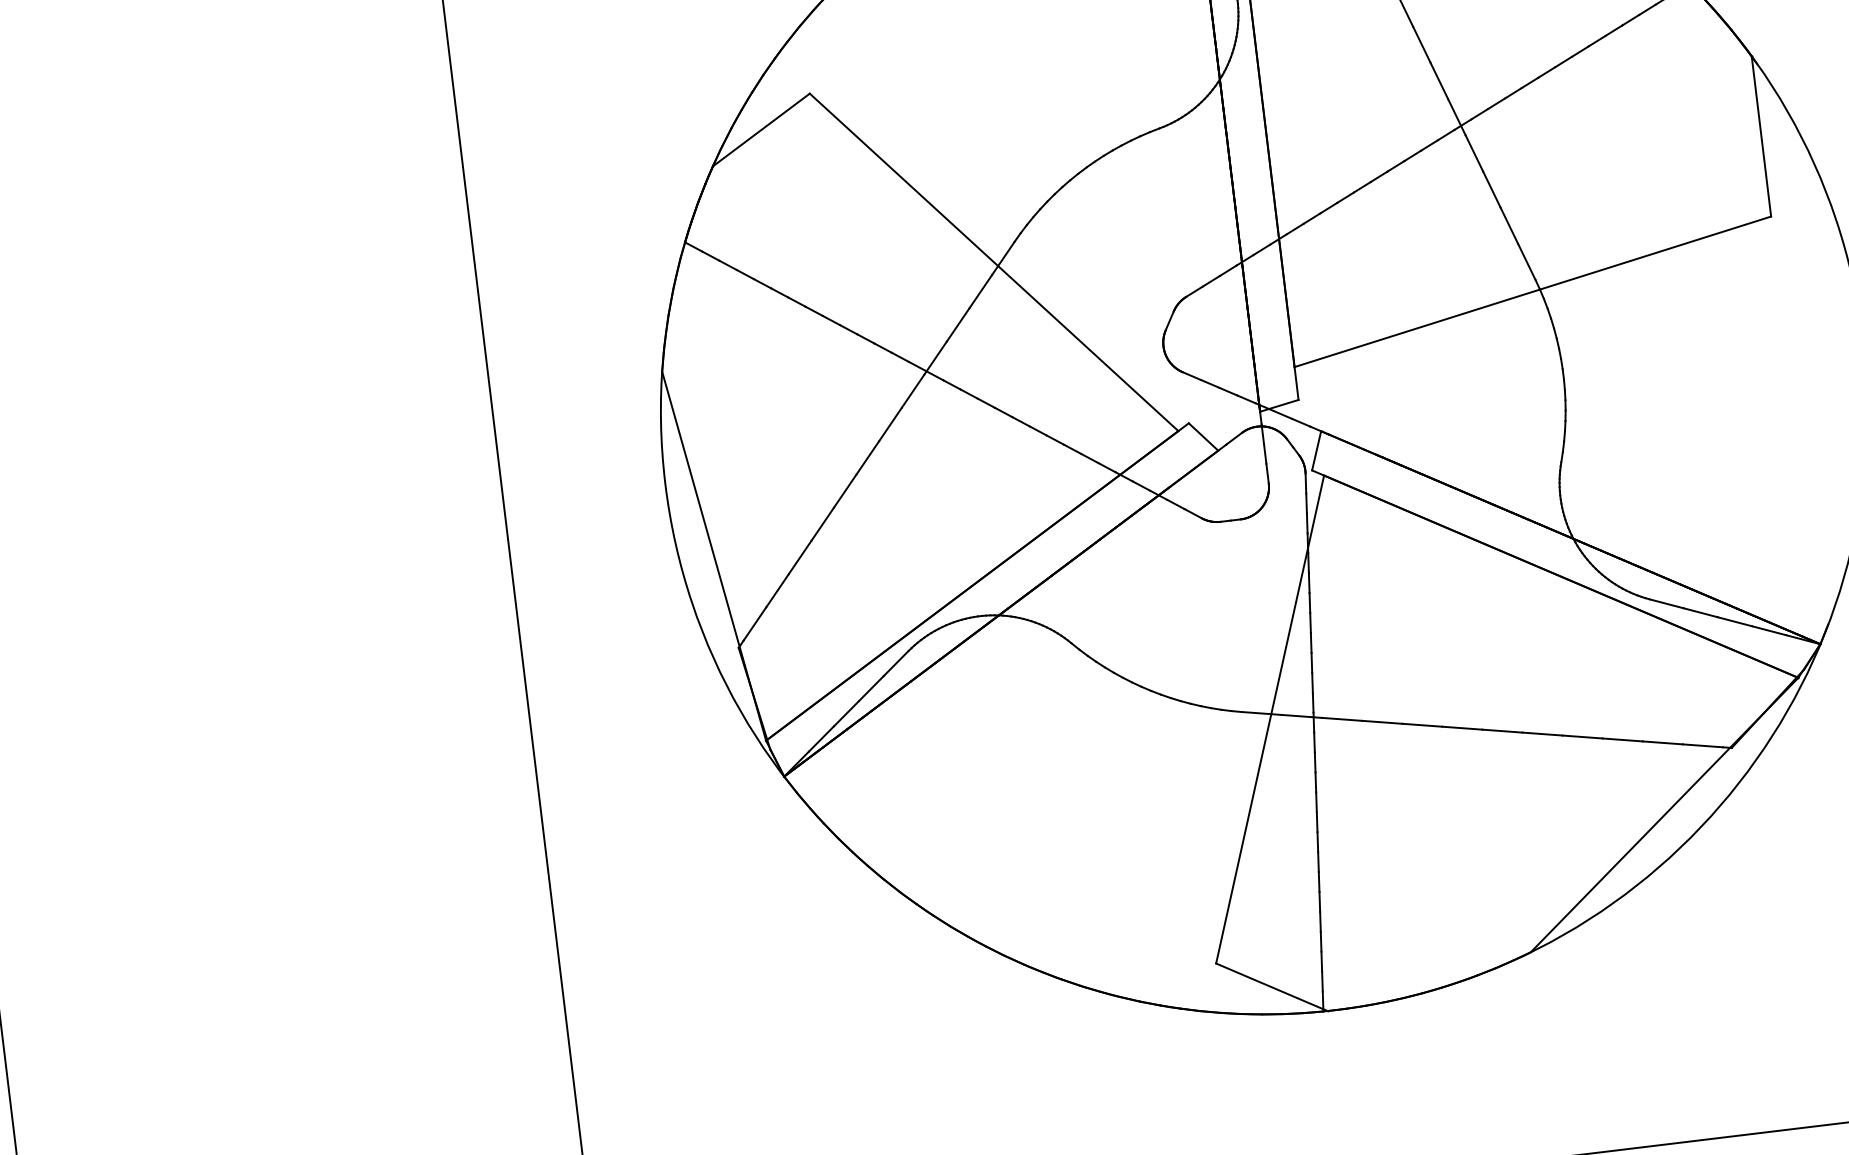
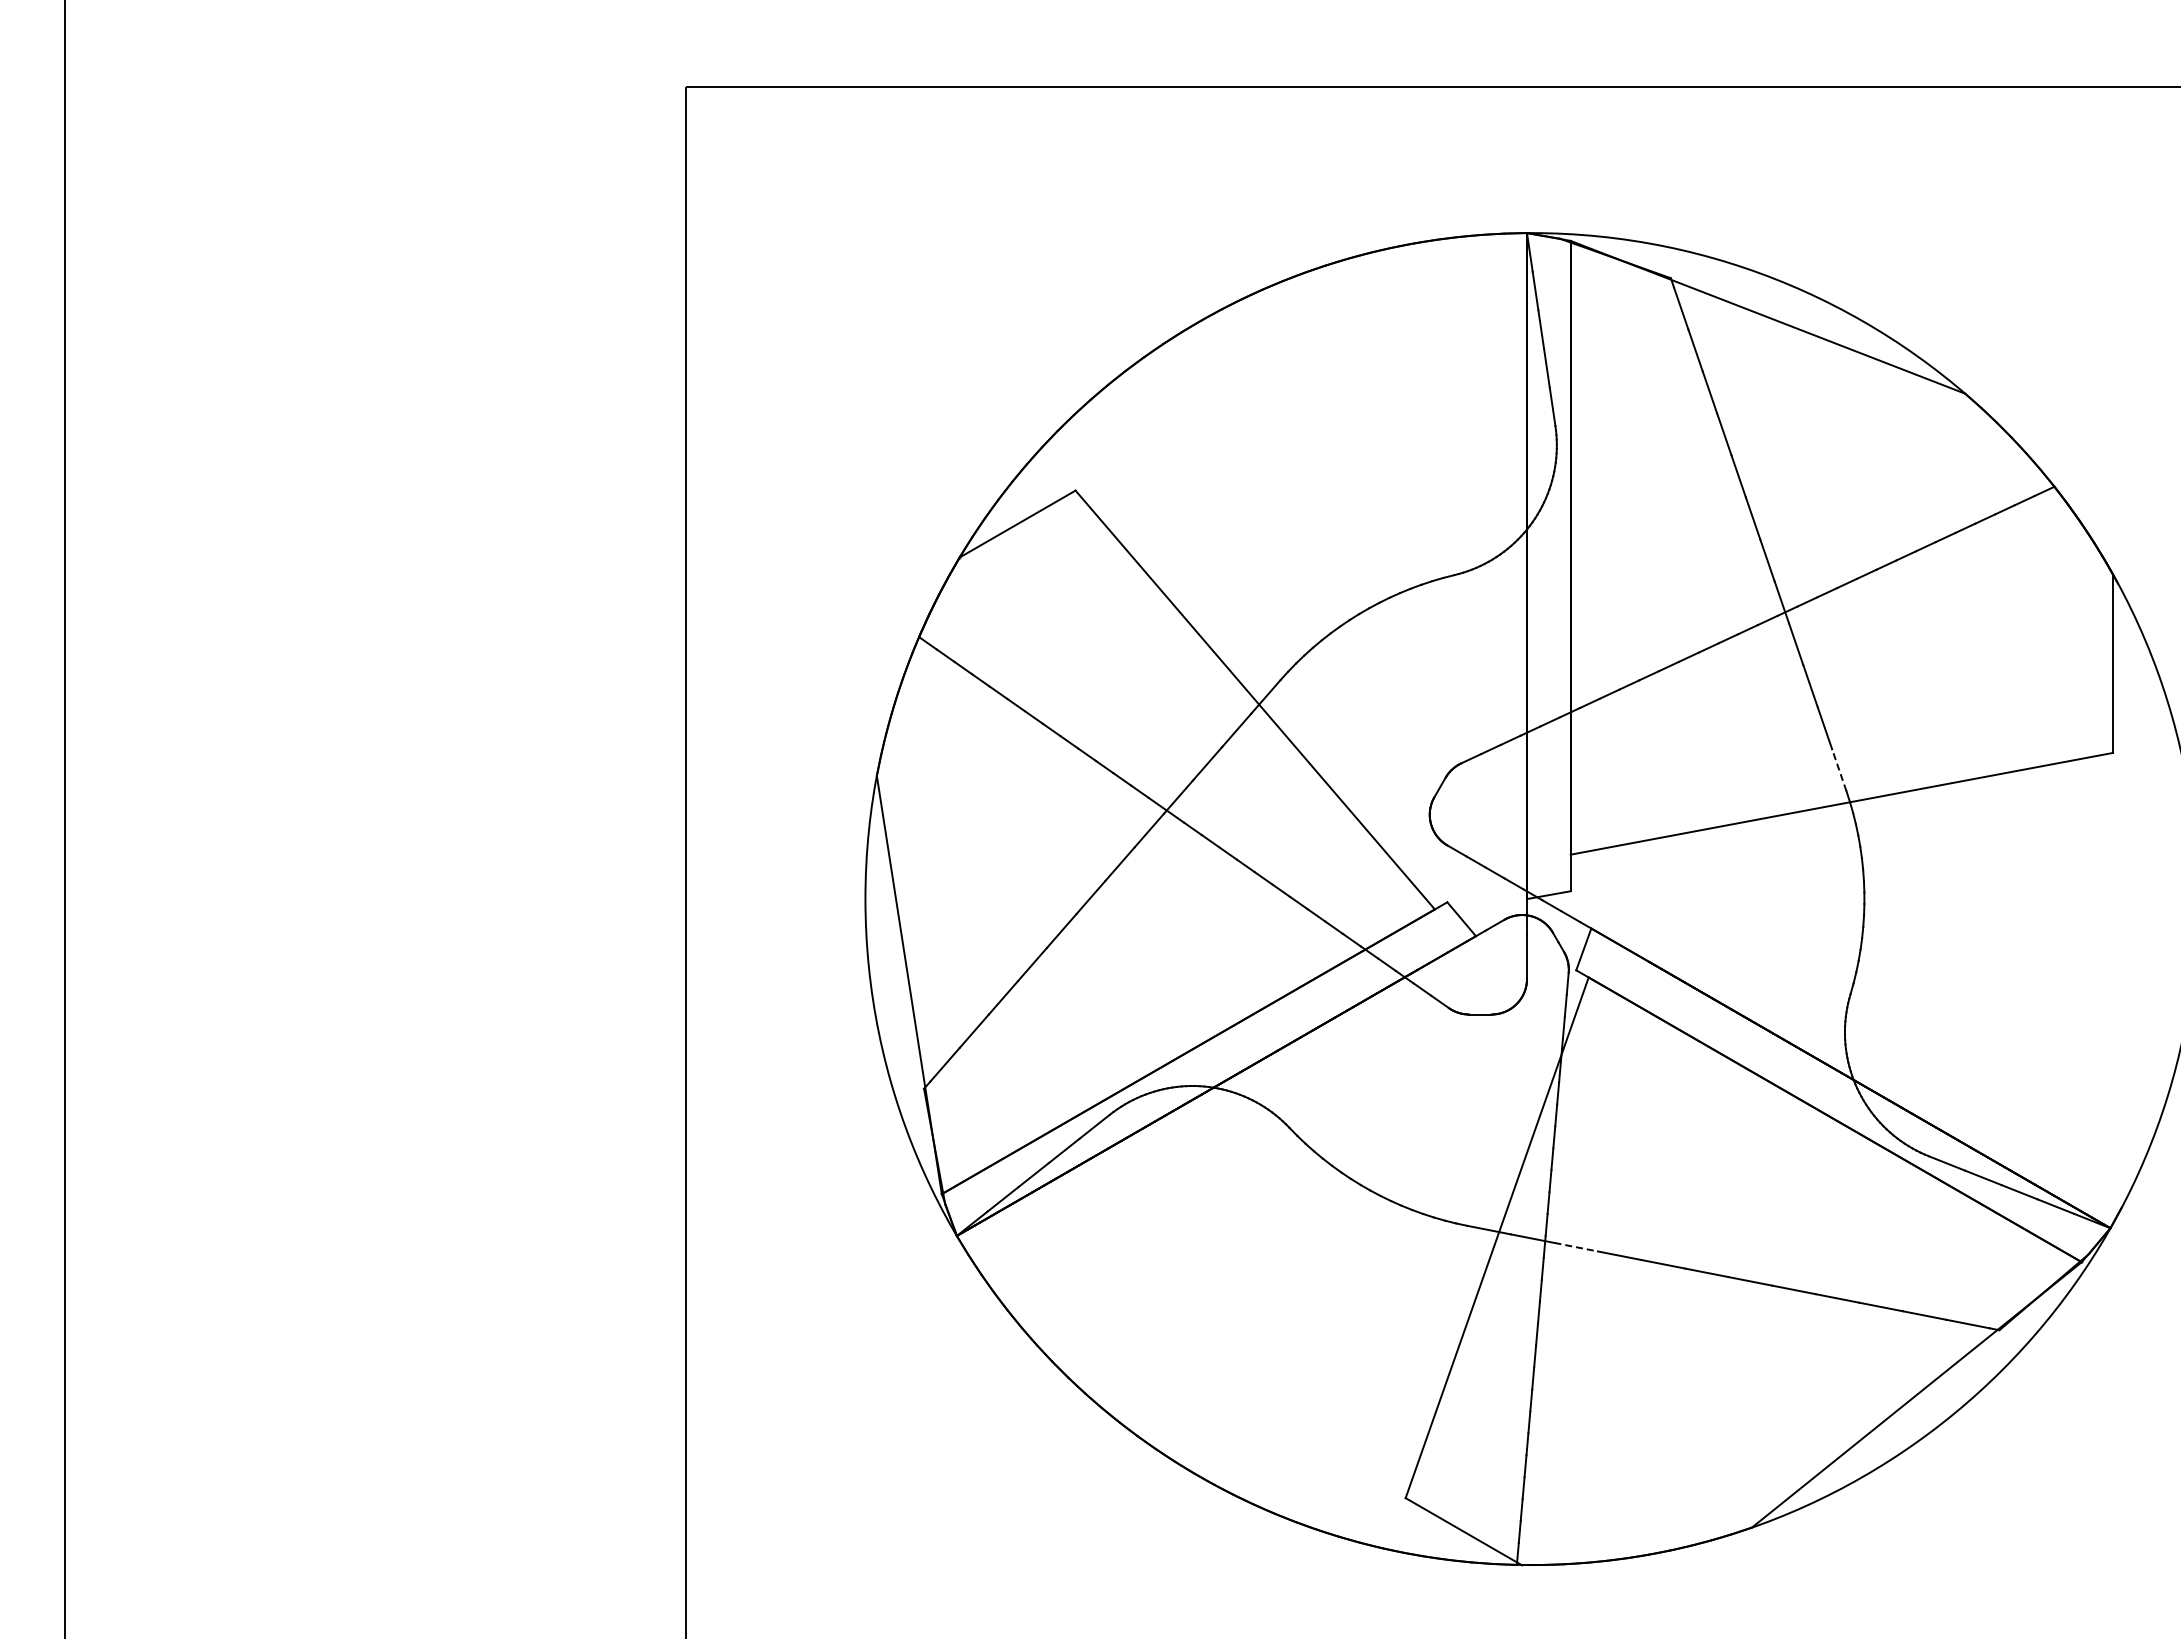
line: (1526, 261) -> (1839, 769), solid -> dashed
line: (1342, 719) -> (1576, 1247), solid -> dashed

